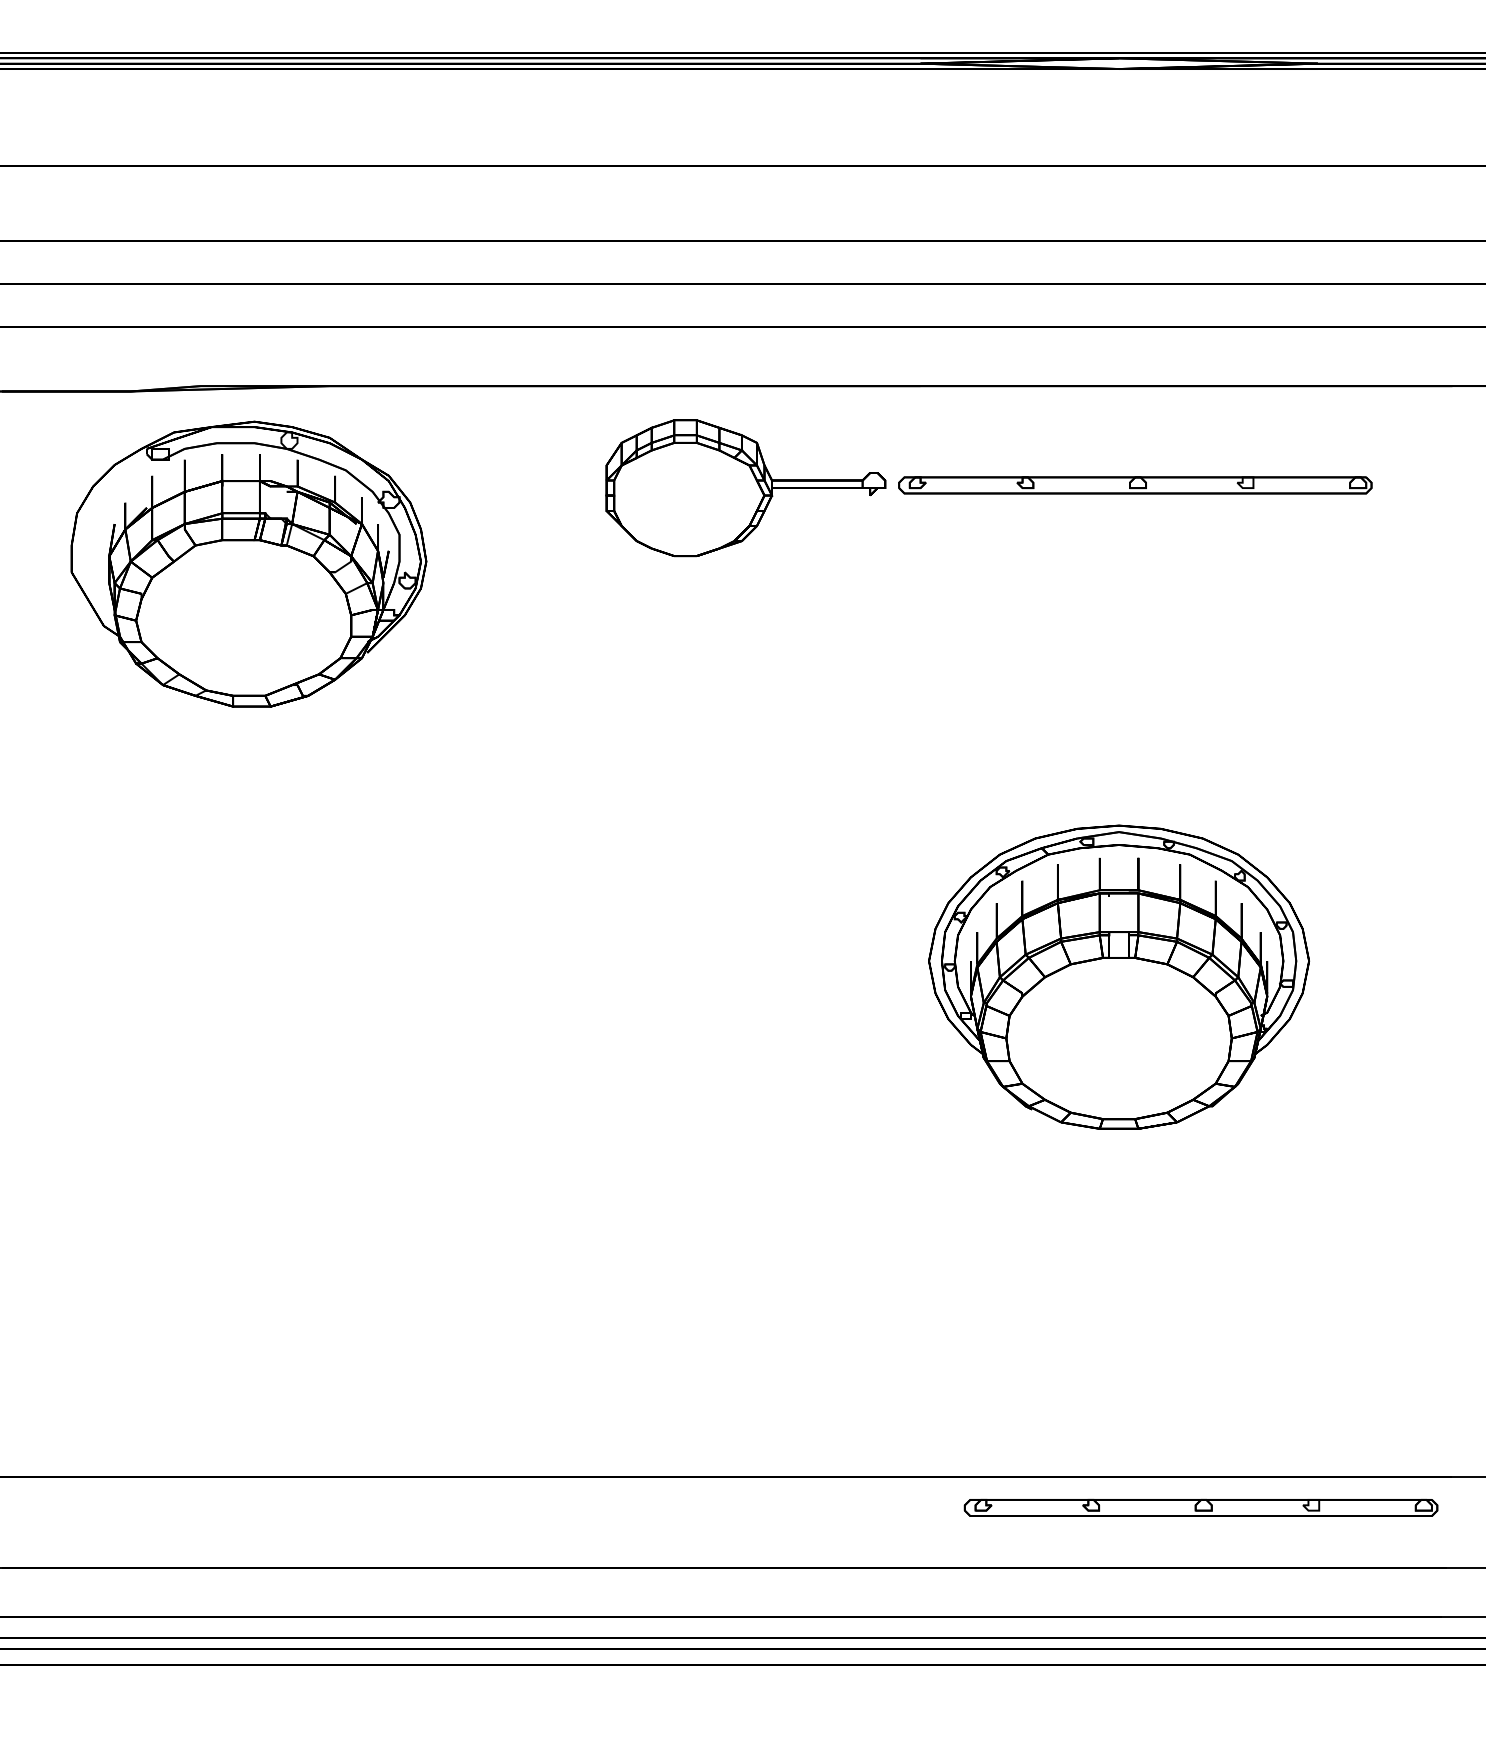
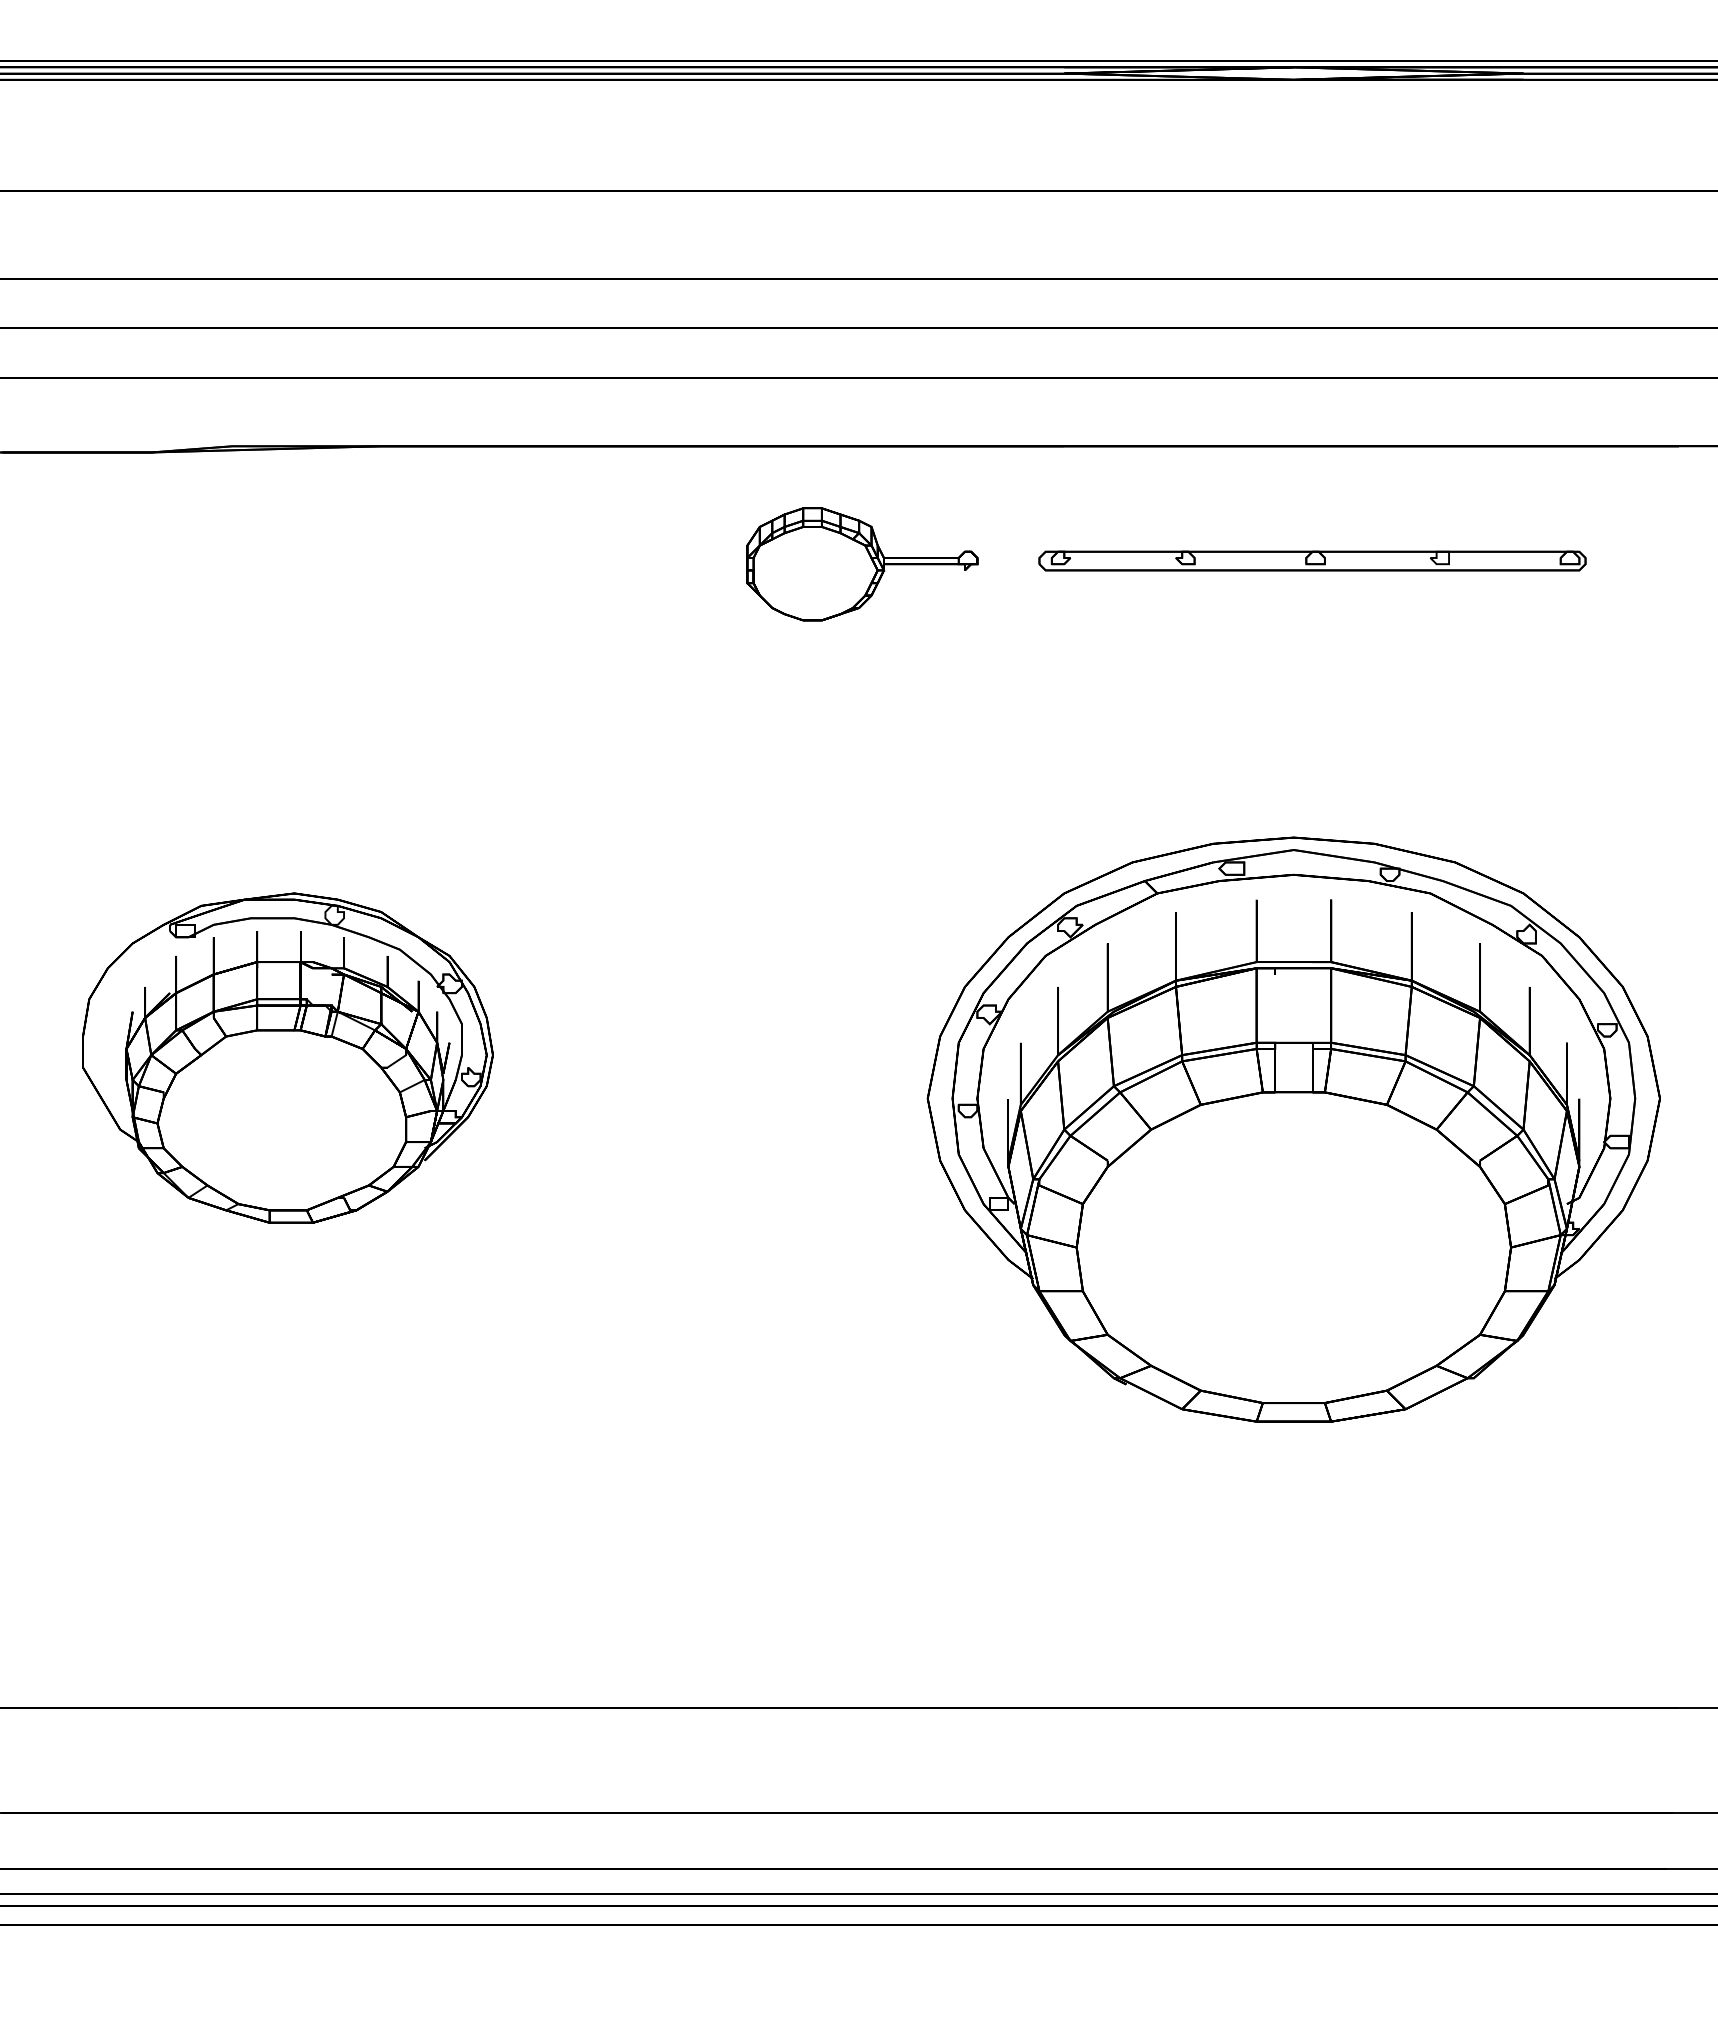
part: (746, 488) -> (862, 564), size x0.71
part: (248, 563) -> (287, 1057), moved
part: (1118, 977) -> (1293, 1129), size x1.67
part: (1201, 1507) -> (1388, 1742), removed

